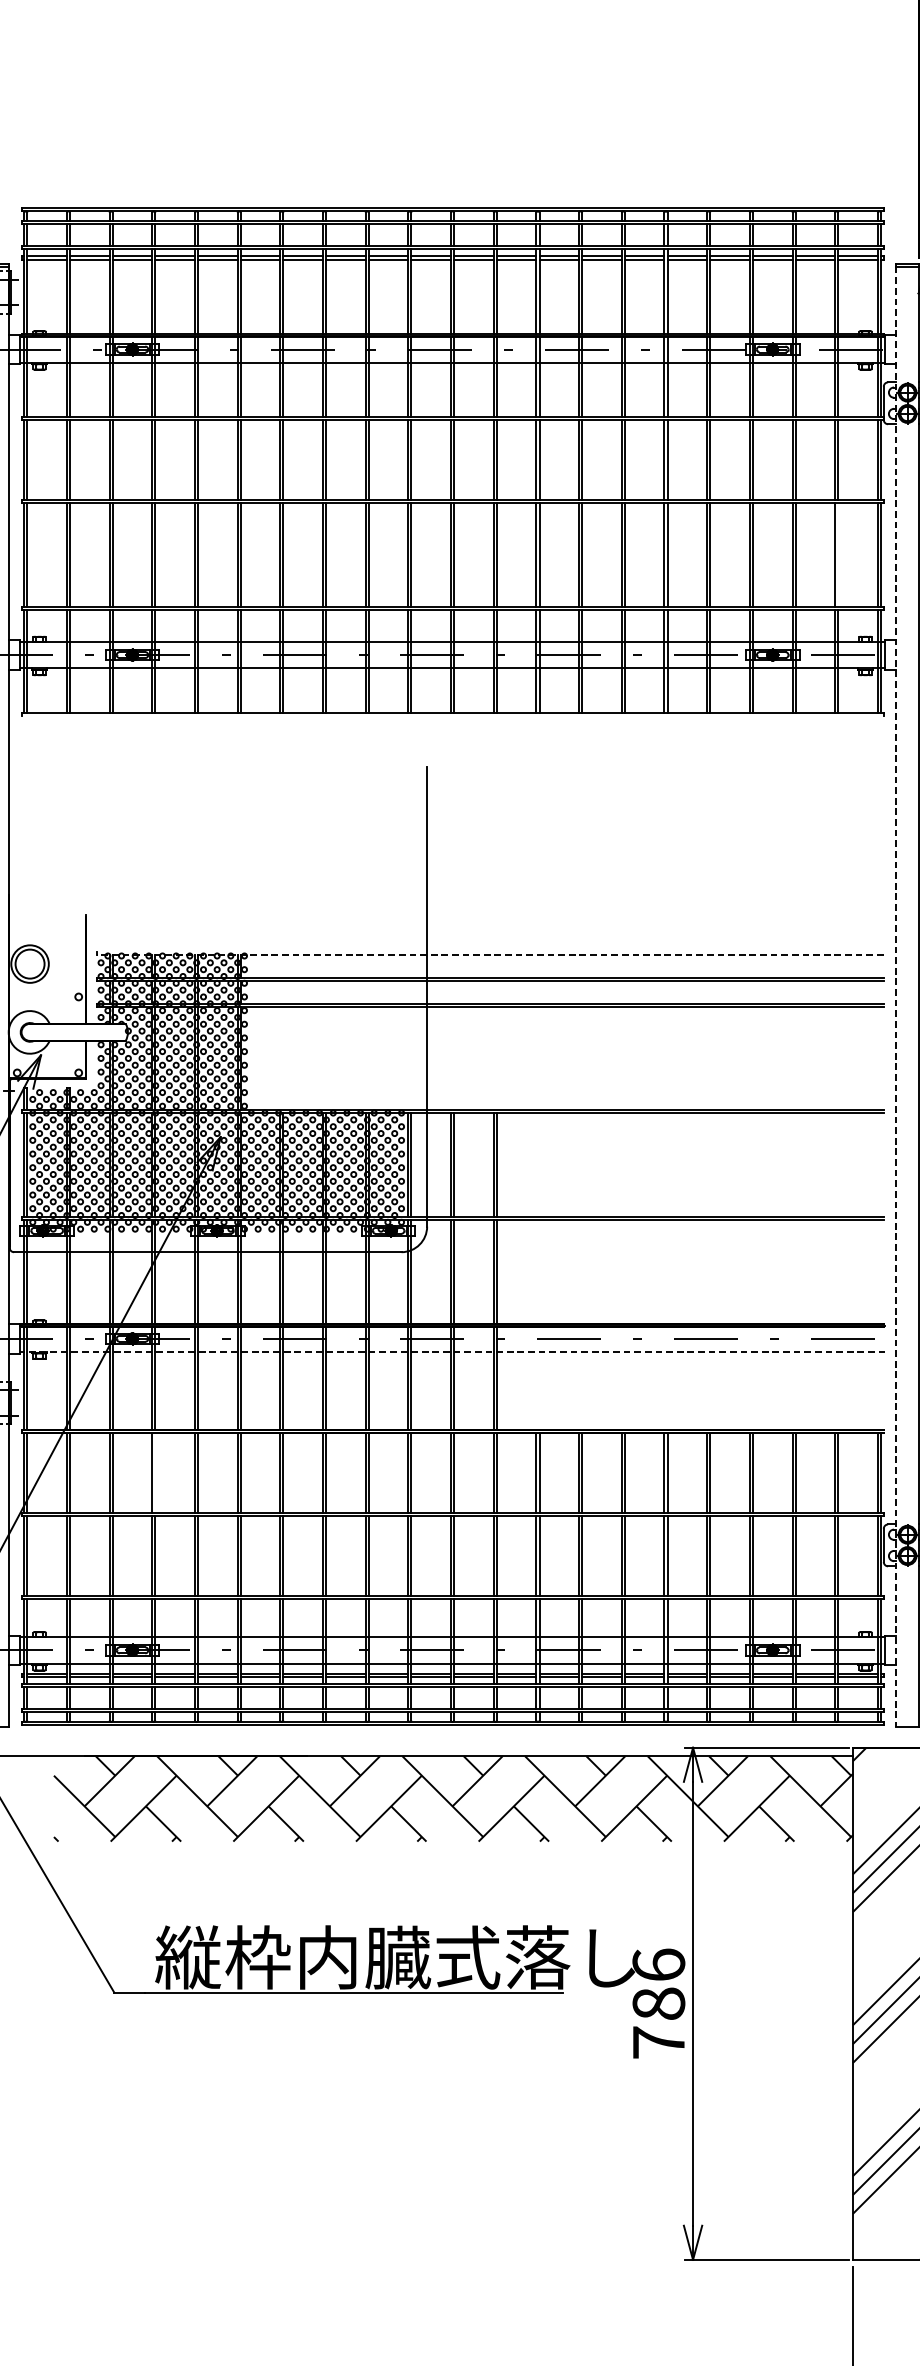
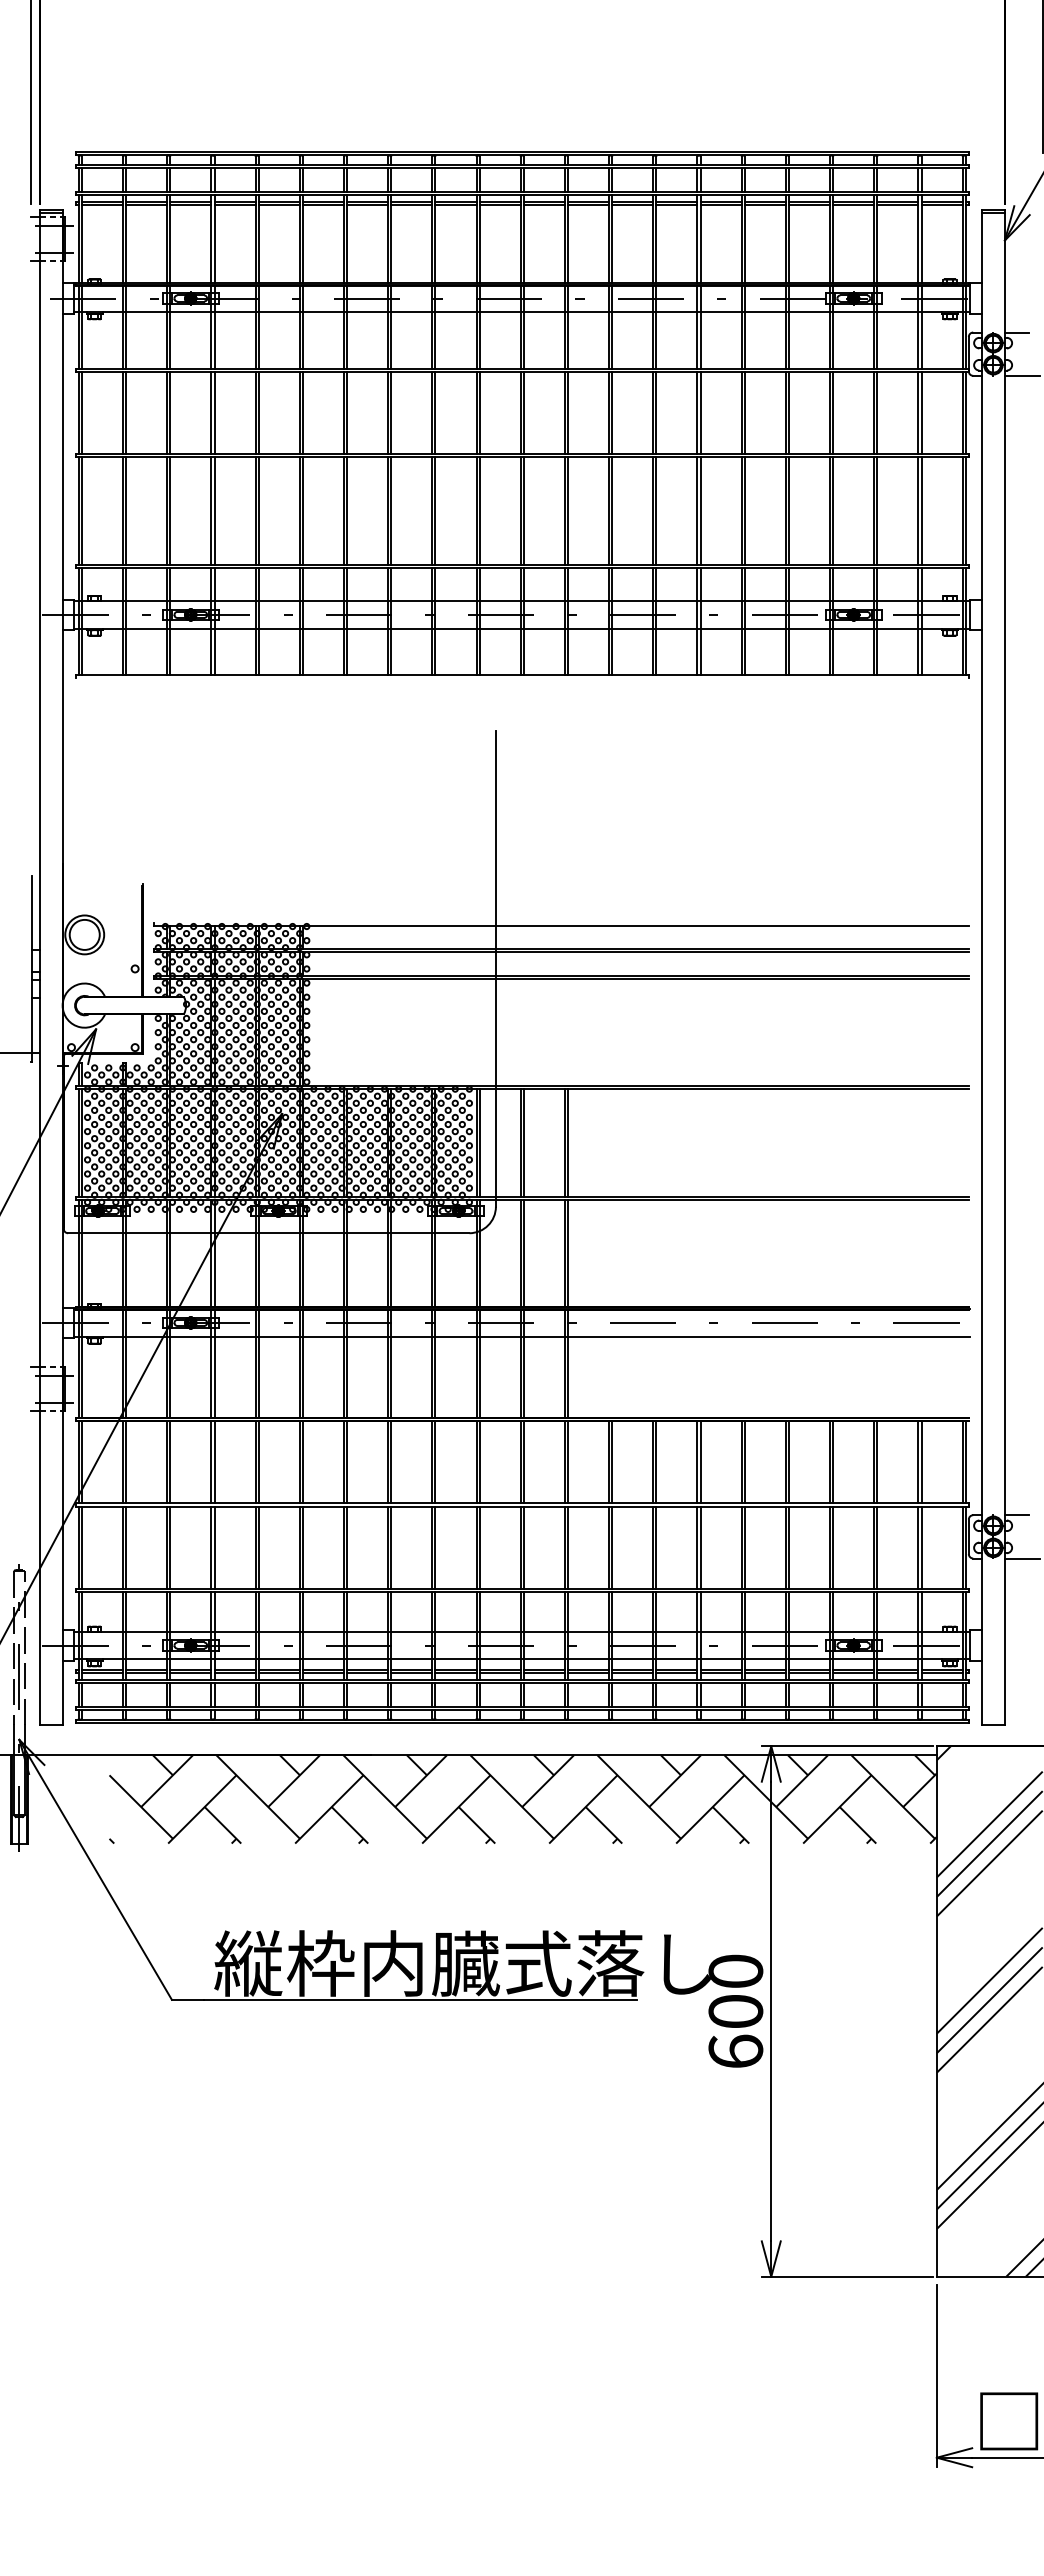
line: (838, 554) -> (921, 510), added
line: (489, 955) -> (560, 925), dashed -> solid
line: (896, 997) -> (981, 969), dashed -> solid
line: (451, 1351) -> (521, 1336), dashed -> solid
line: (155, 1472) -> (214, 1461), added
text: (658, 2003) -> (735, 2011), 786 -> 600

